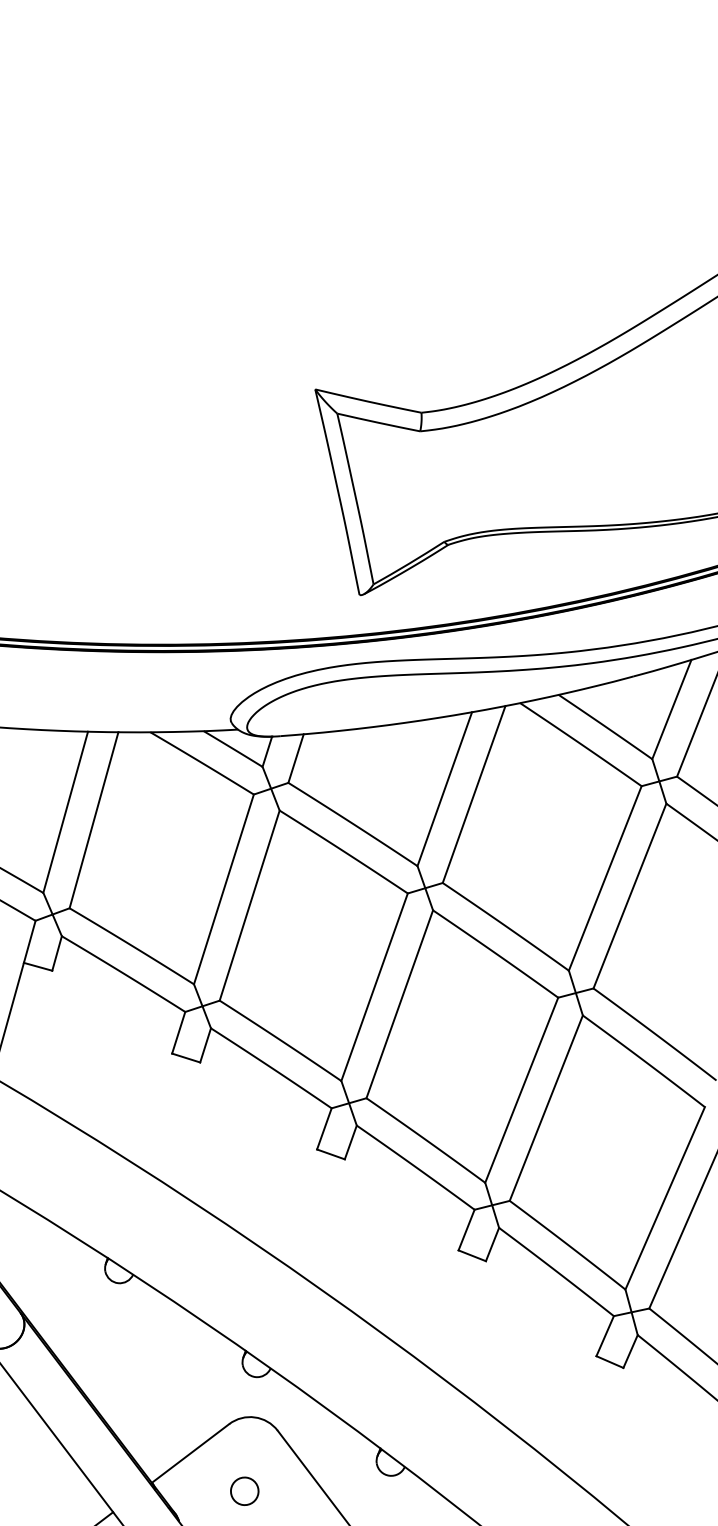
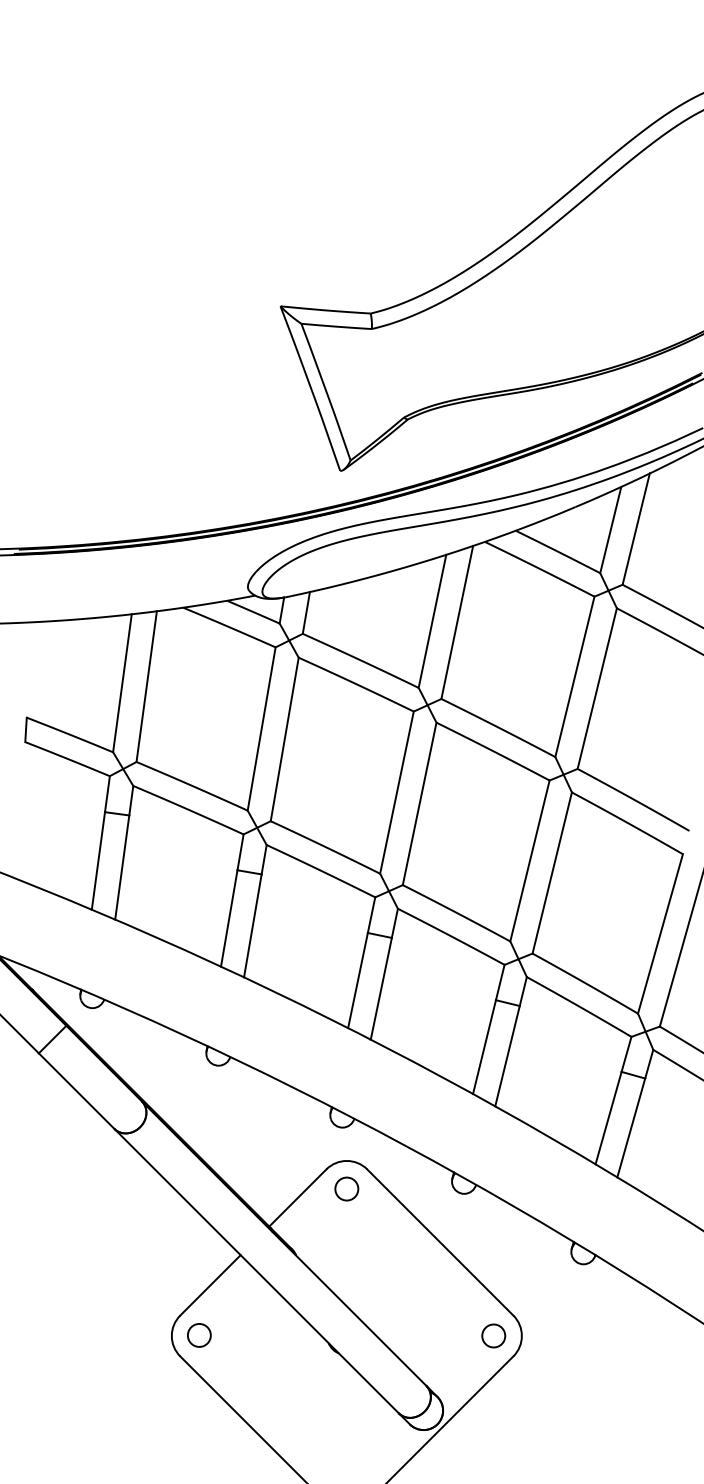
line: (35, 1031) -> (122, 867), added
line: (154, 1109) -> (229, 918), added
line: (180, 1121) -> (252, 925), added
line: (296, 1204) -> (357, 980), added
line: (323, 1217) -> (380, 988), added
line: (437, 1304) -> (484, 1047), added
line: (463, 1319) -> (507, 1056), added
line: (573, 1408) -> (608, 1117), added
line: (599, 1424) -> (631, 1127), added
circle: (244, 1490) -> (346, 1188), moved

